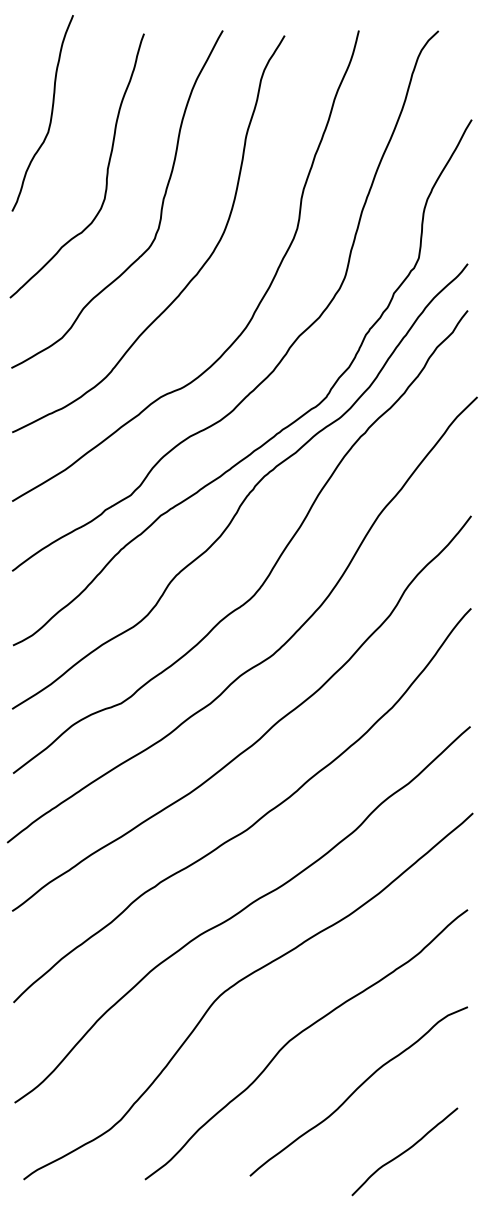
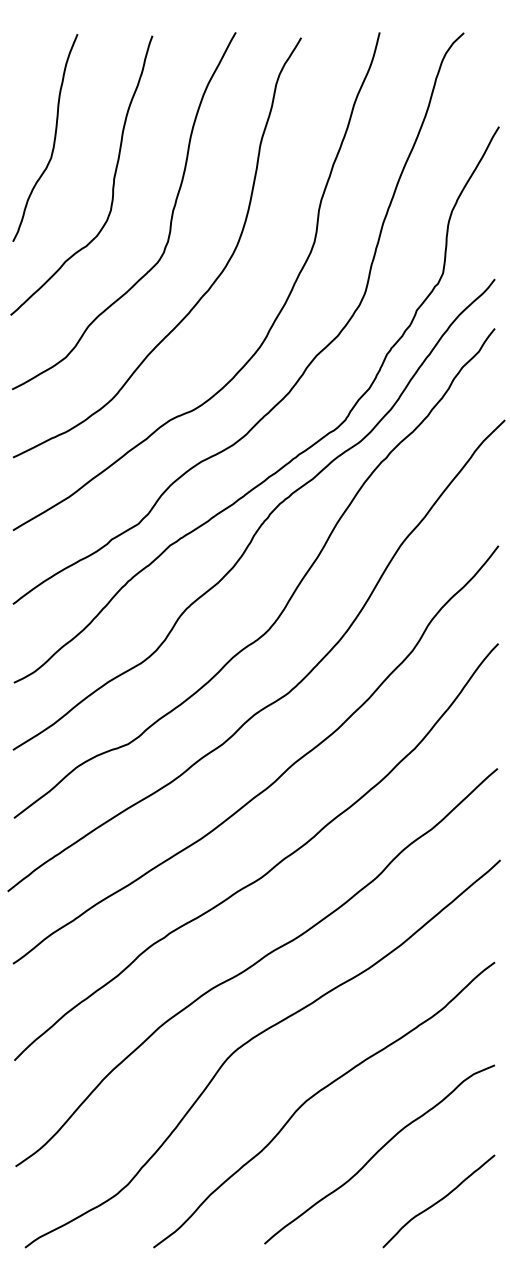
curve: (50, 114) -> (53, 139), moved
curve: (404, 1151) -> (438, 1201), moved

